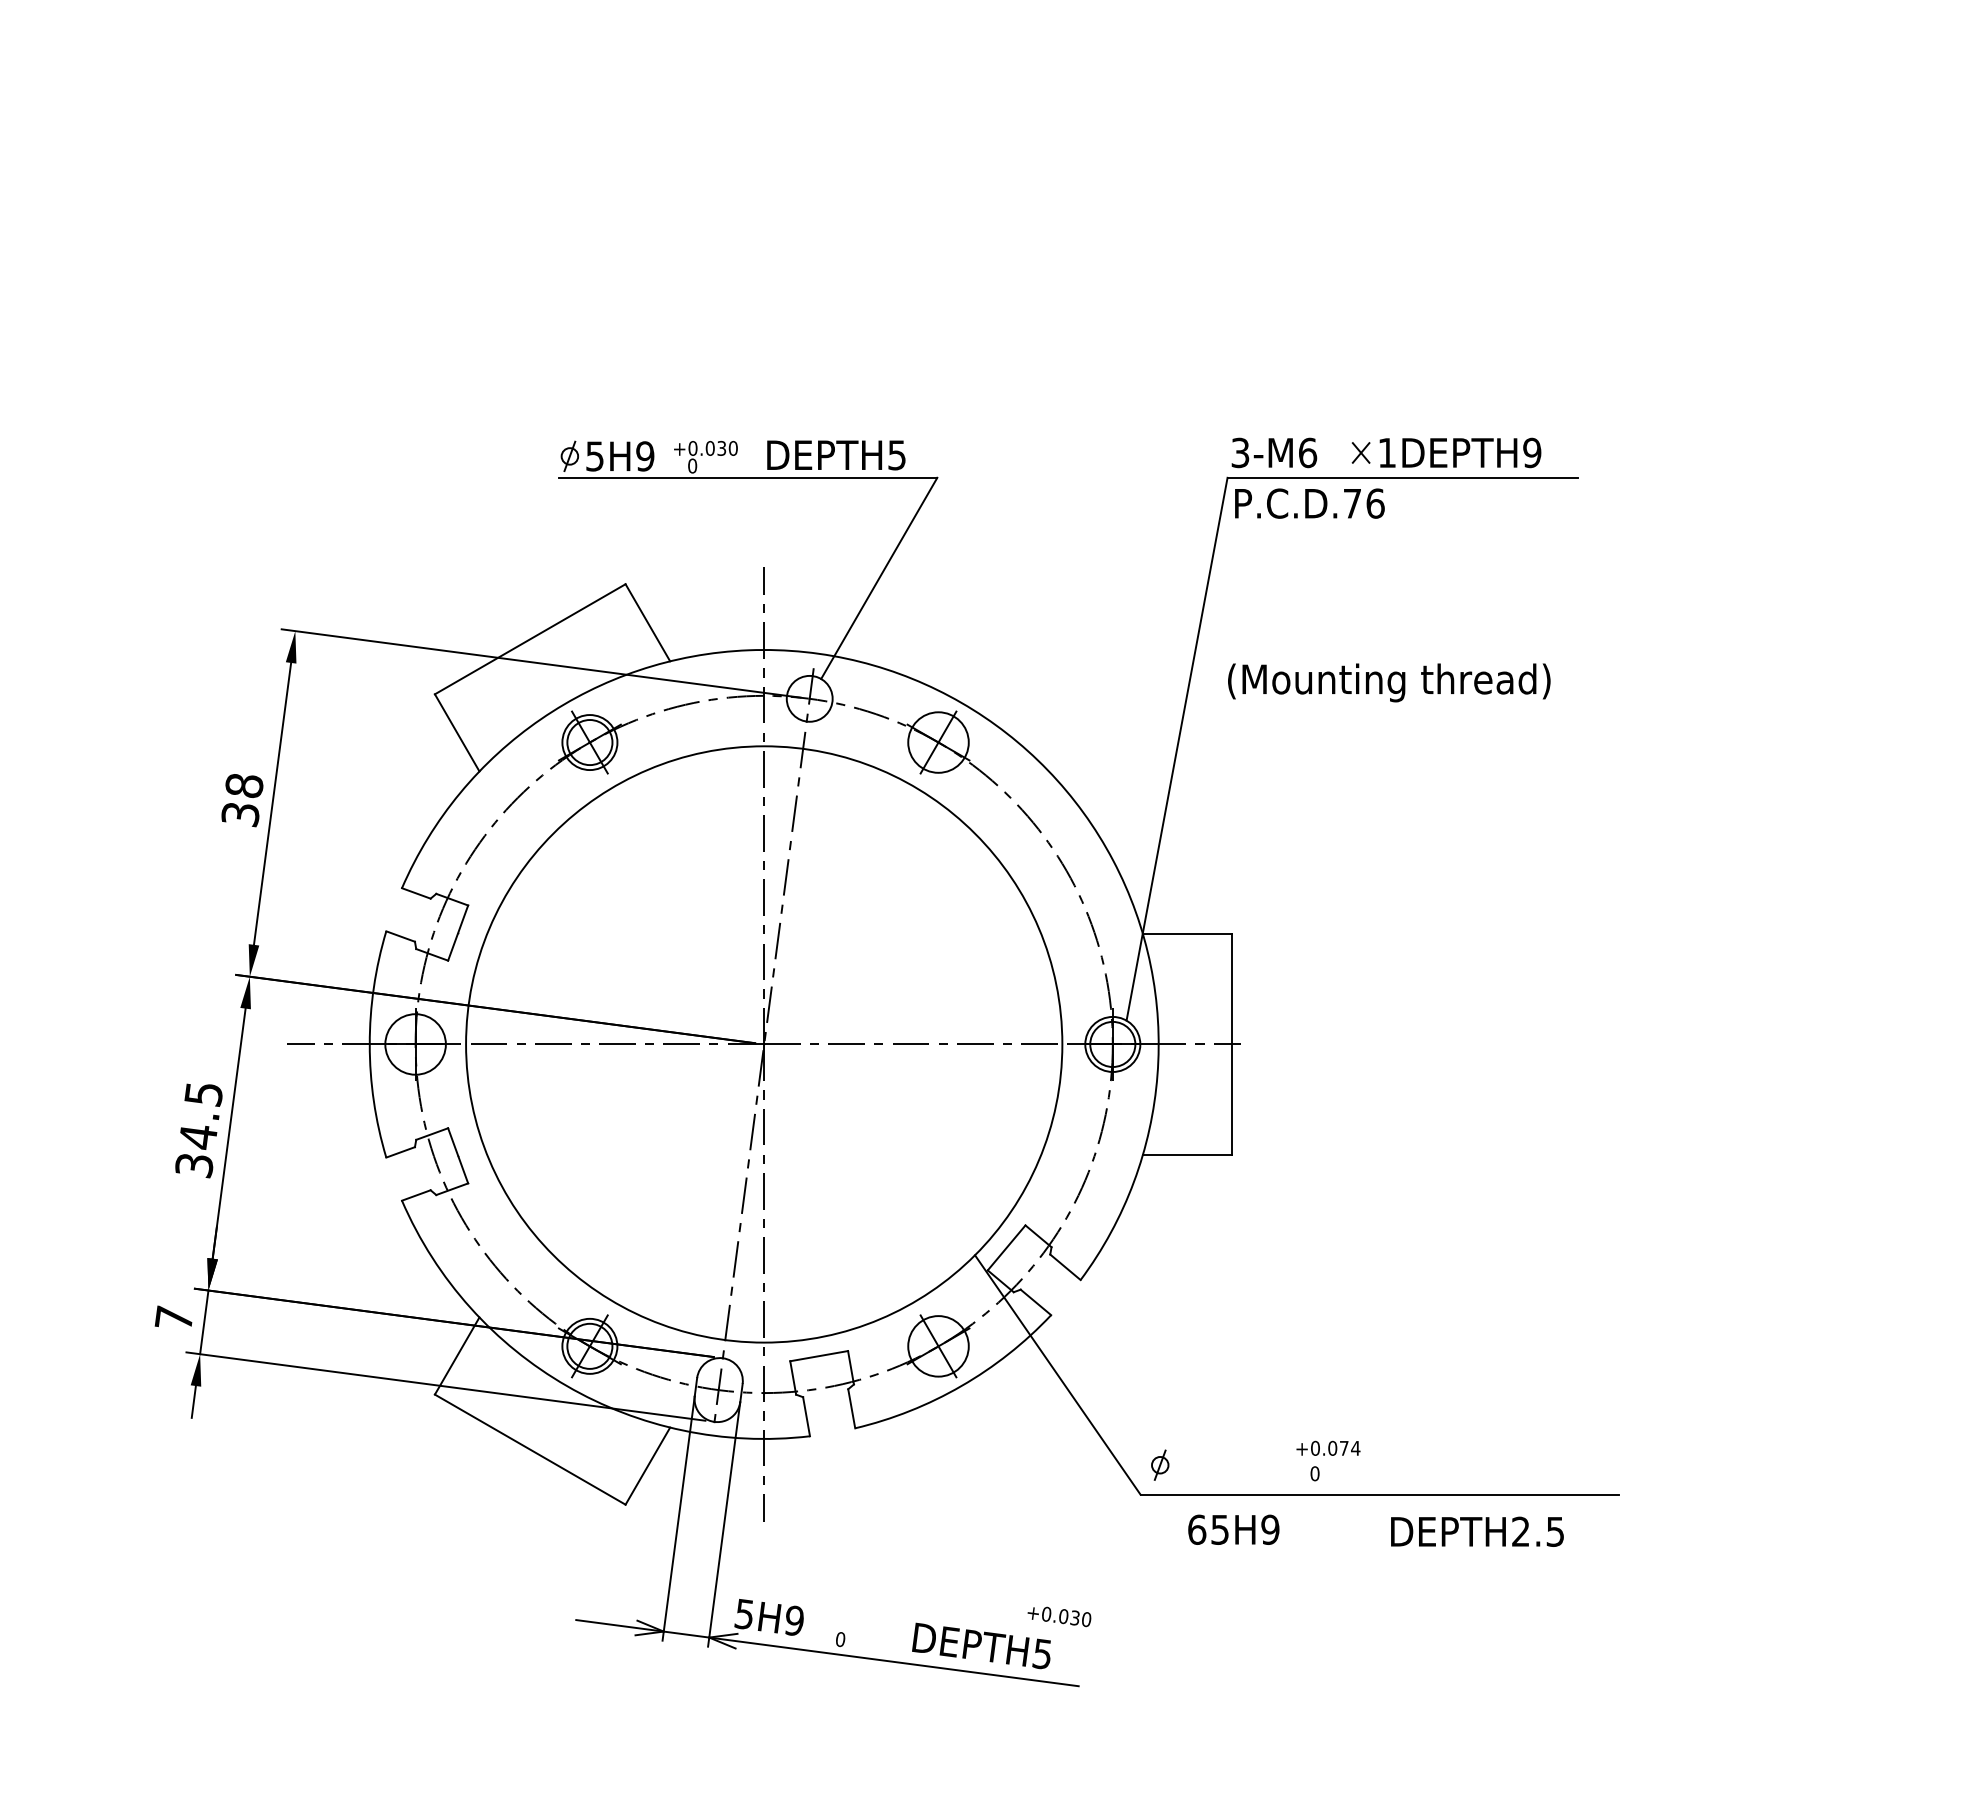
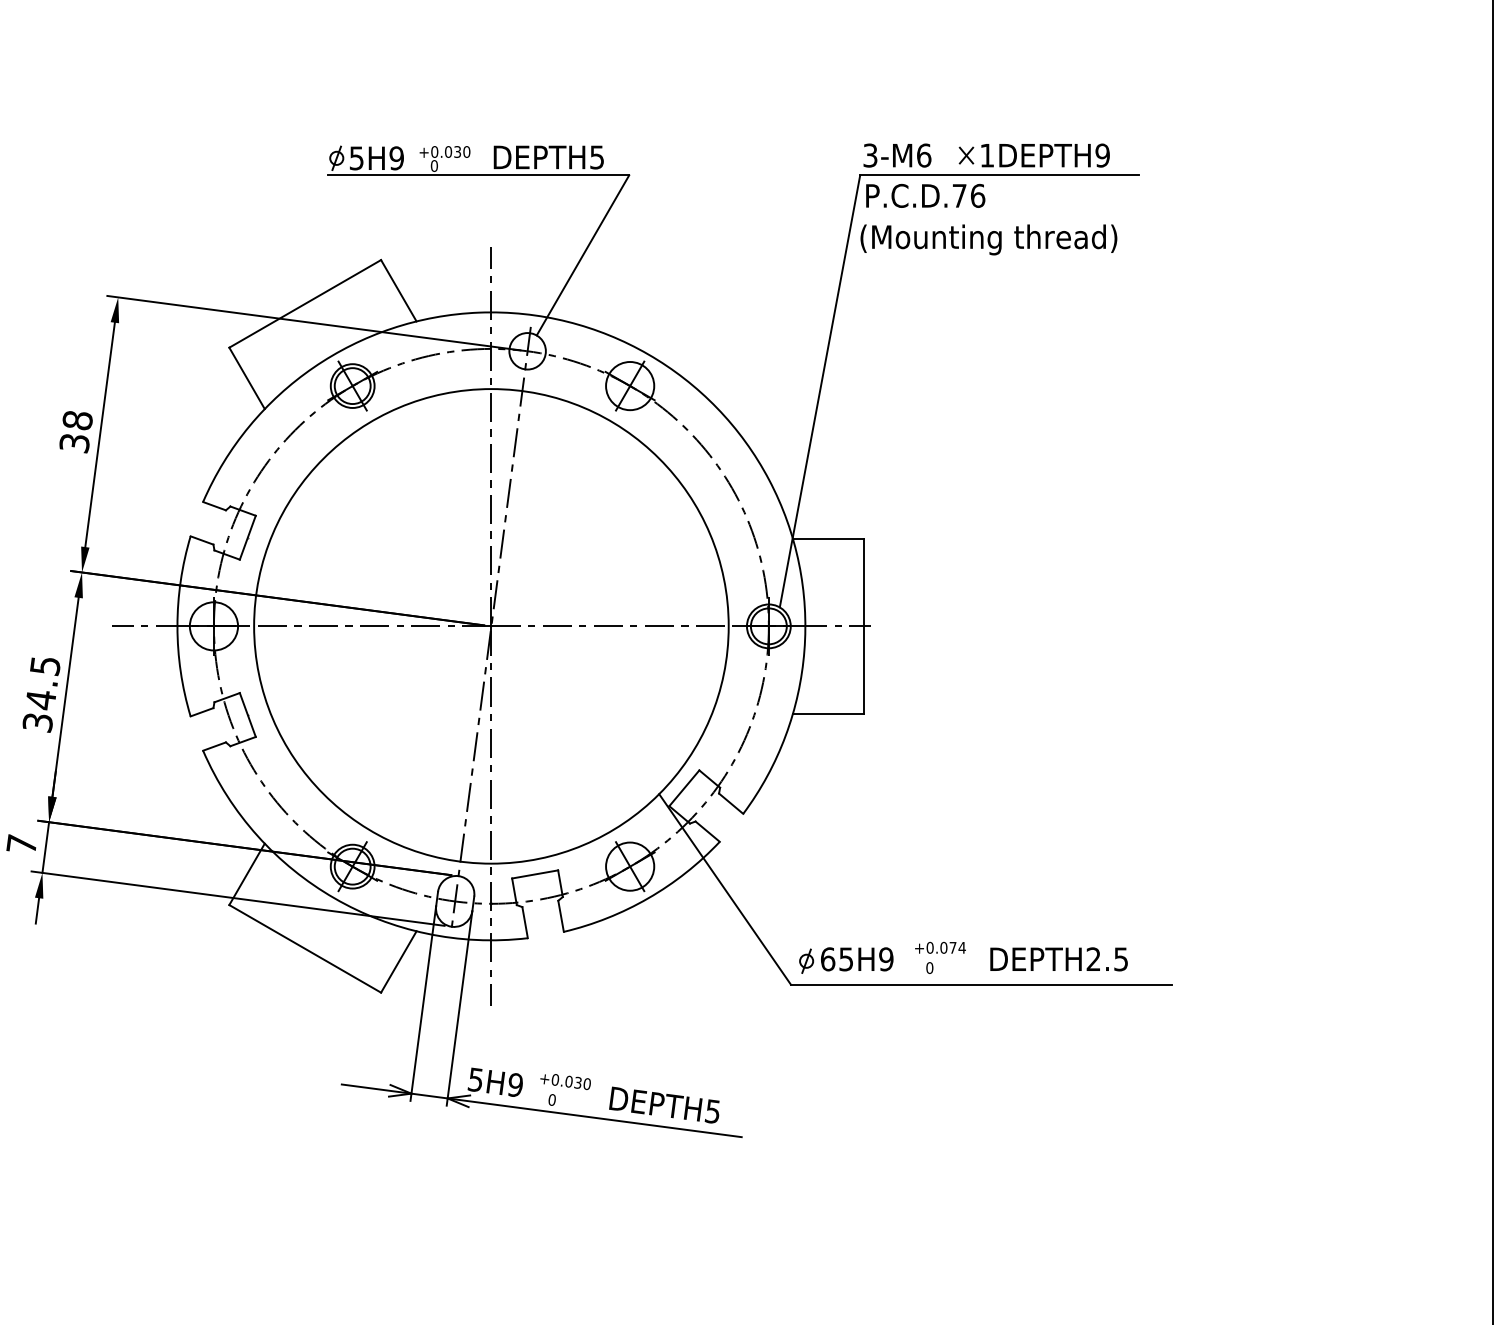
text: (1389, 682) -> (989, 239), moved
text: (1233, 1529) -> (856, 959), moved
text: (1477, 1531) -> (1059, 959), moved
text: (1059, 1616) -> (565, 1081), moved

